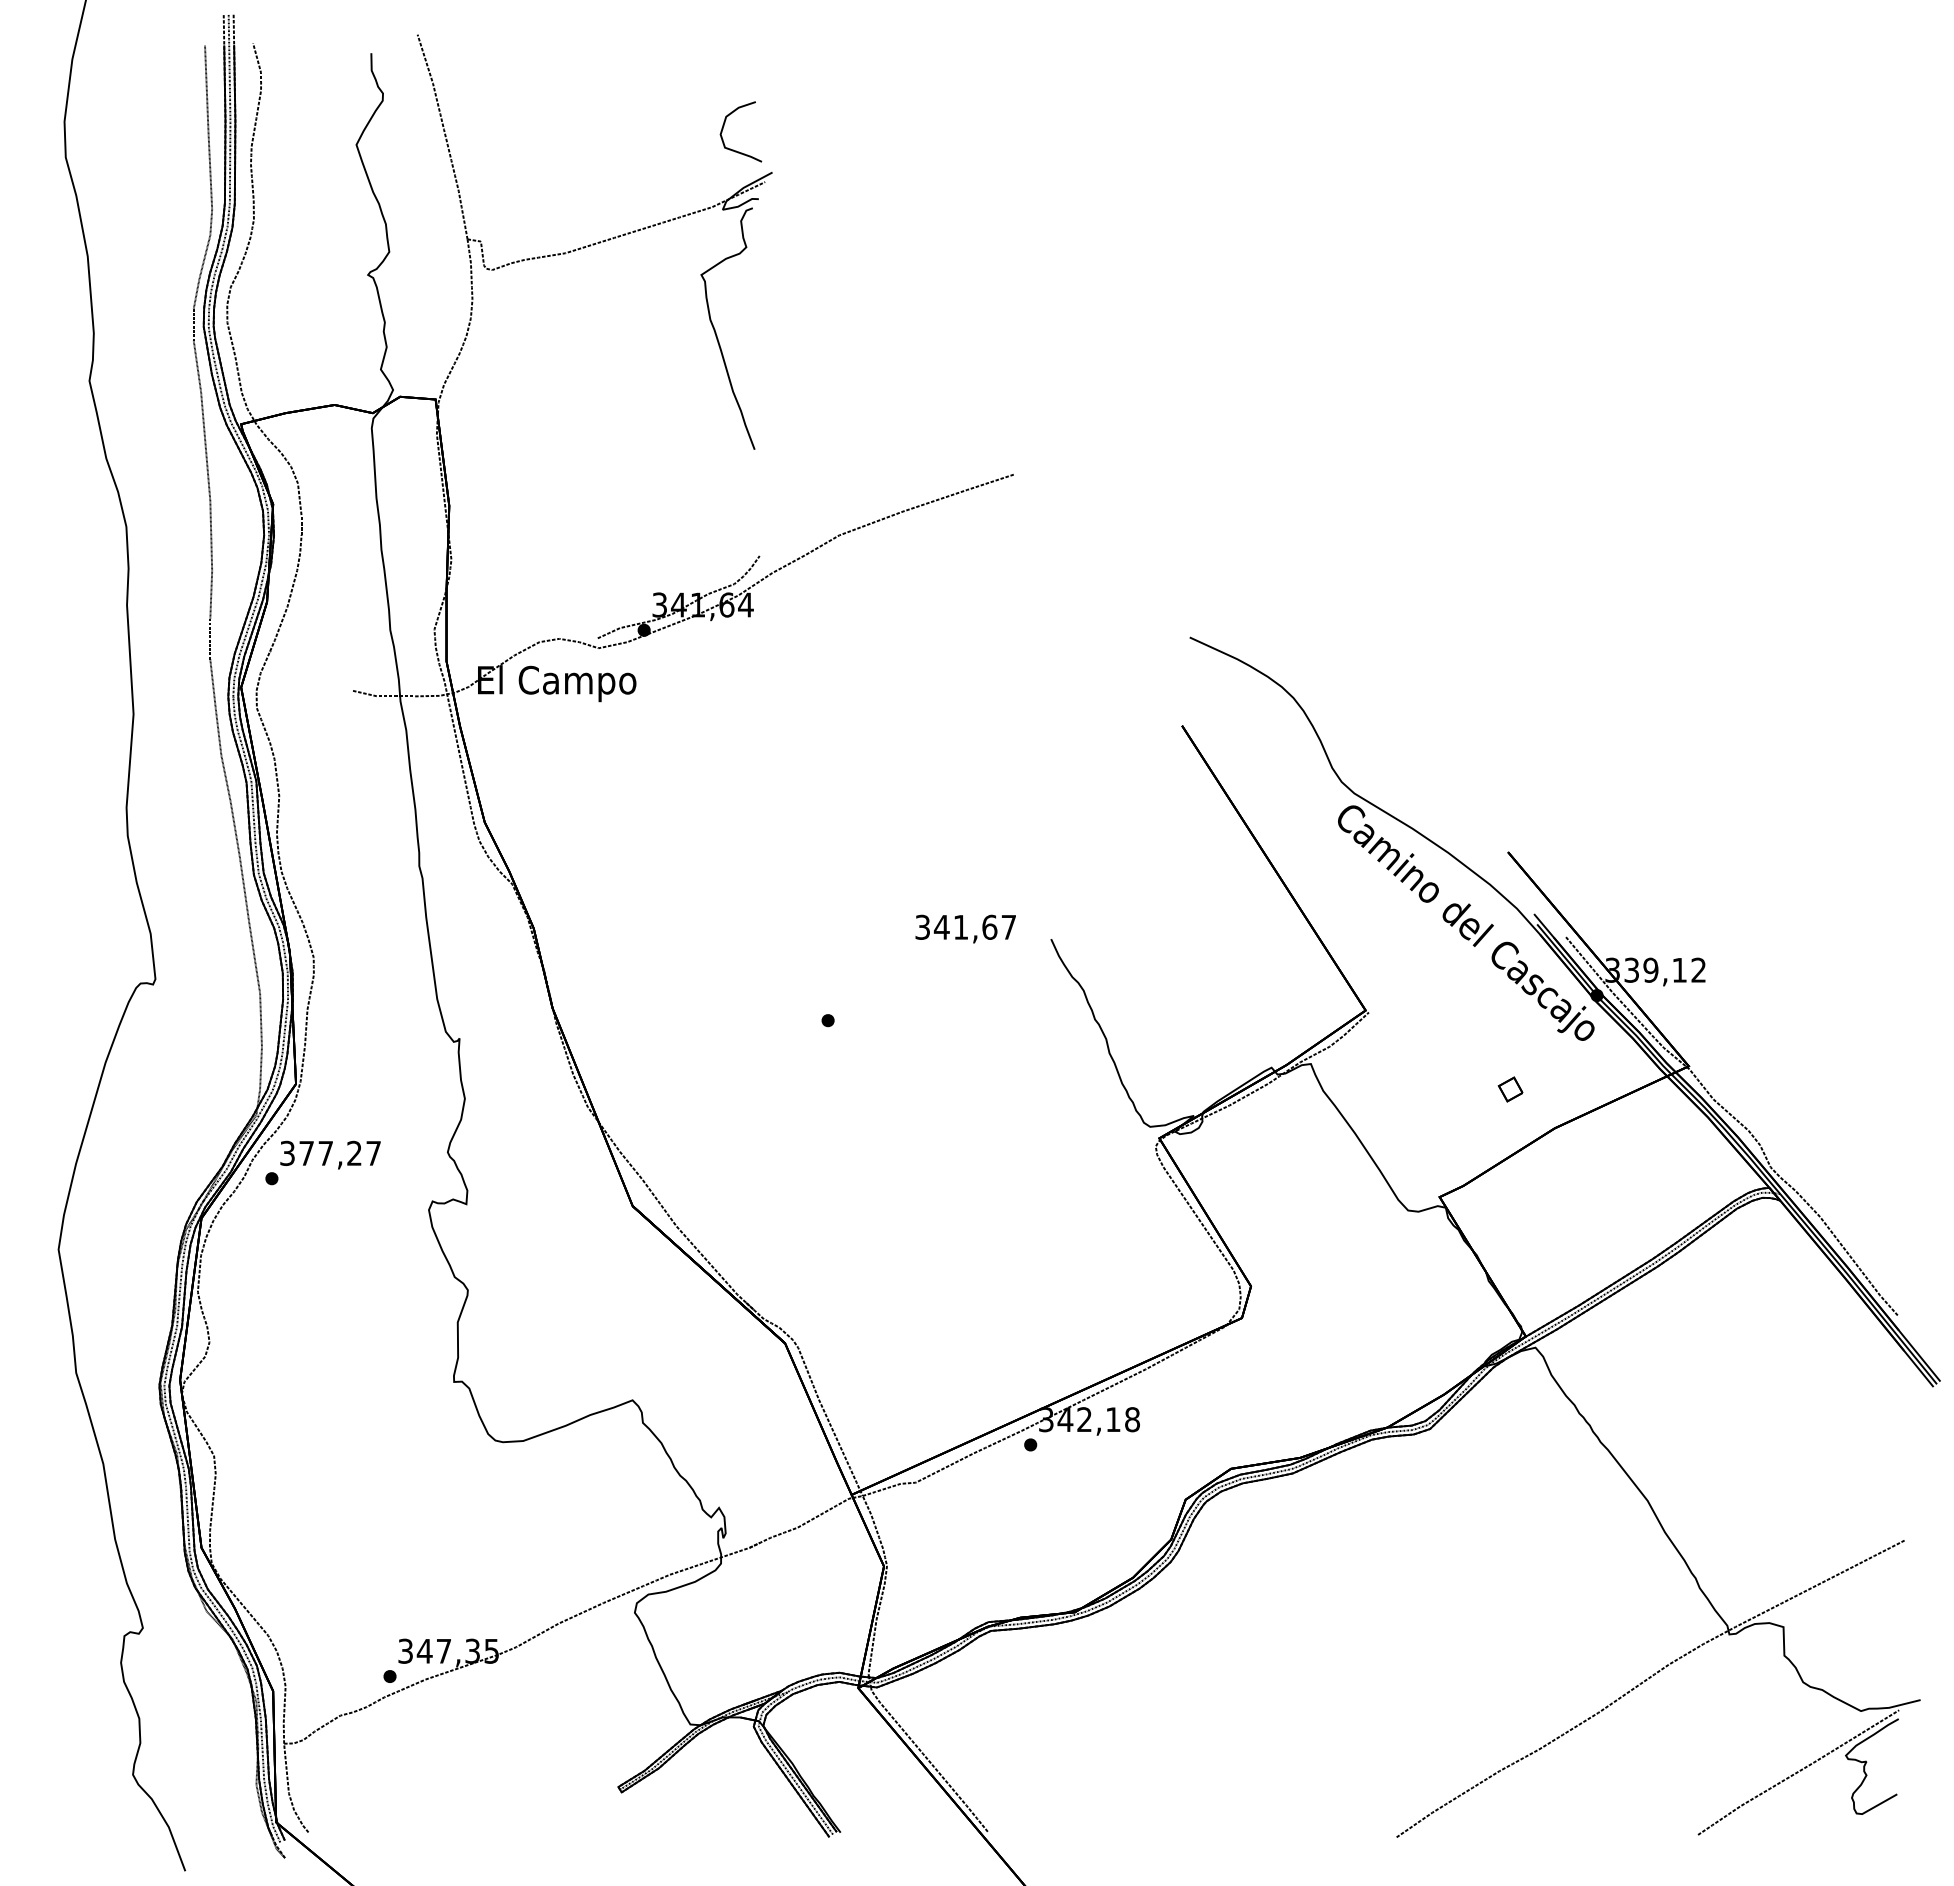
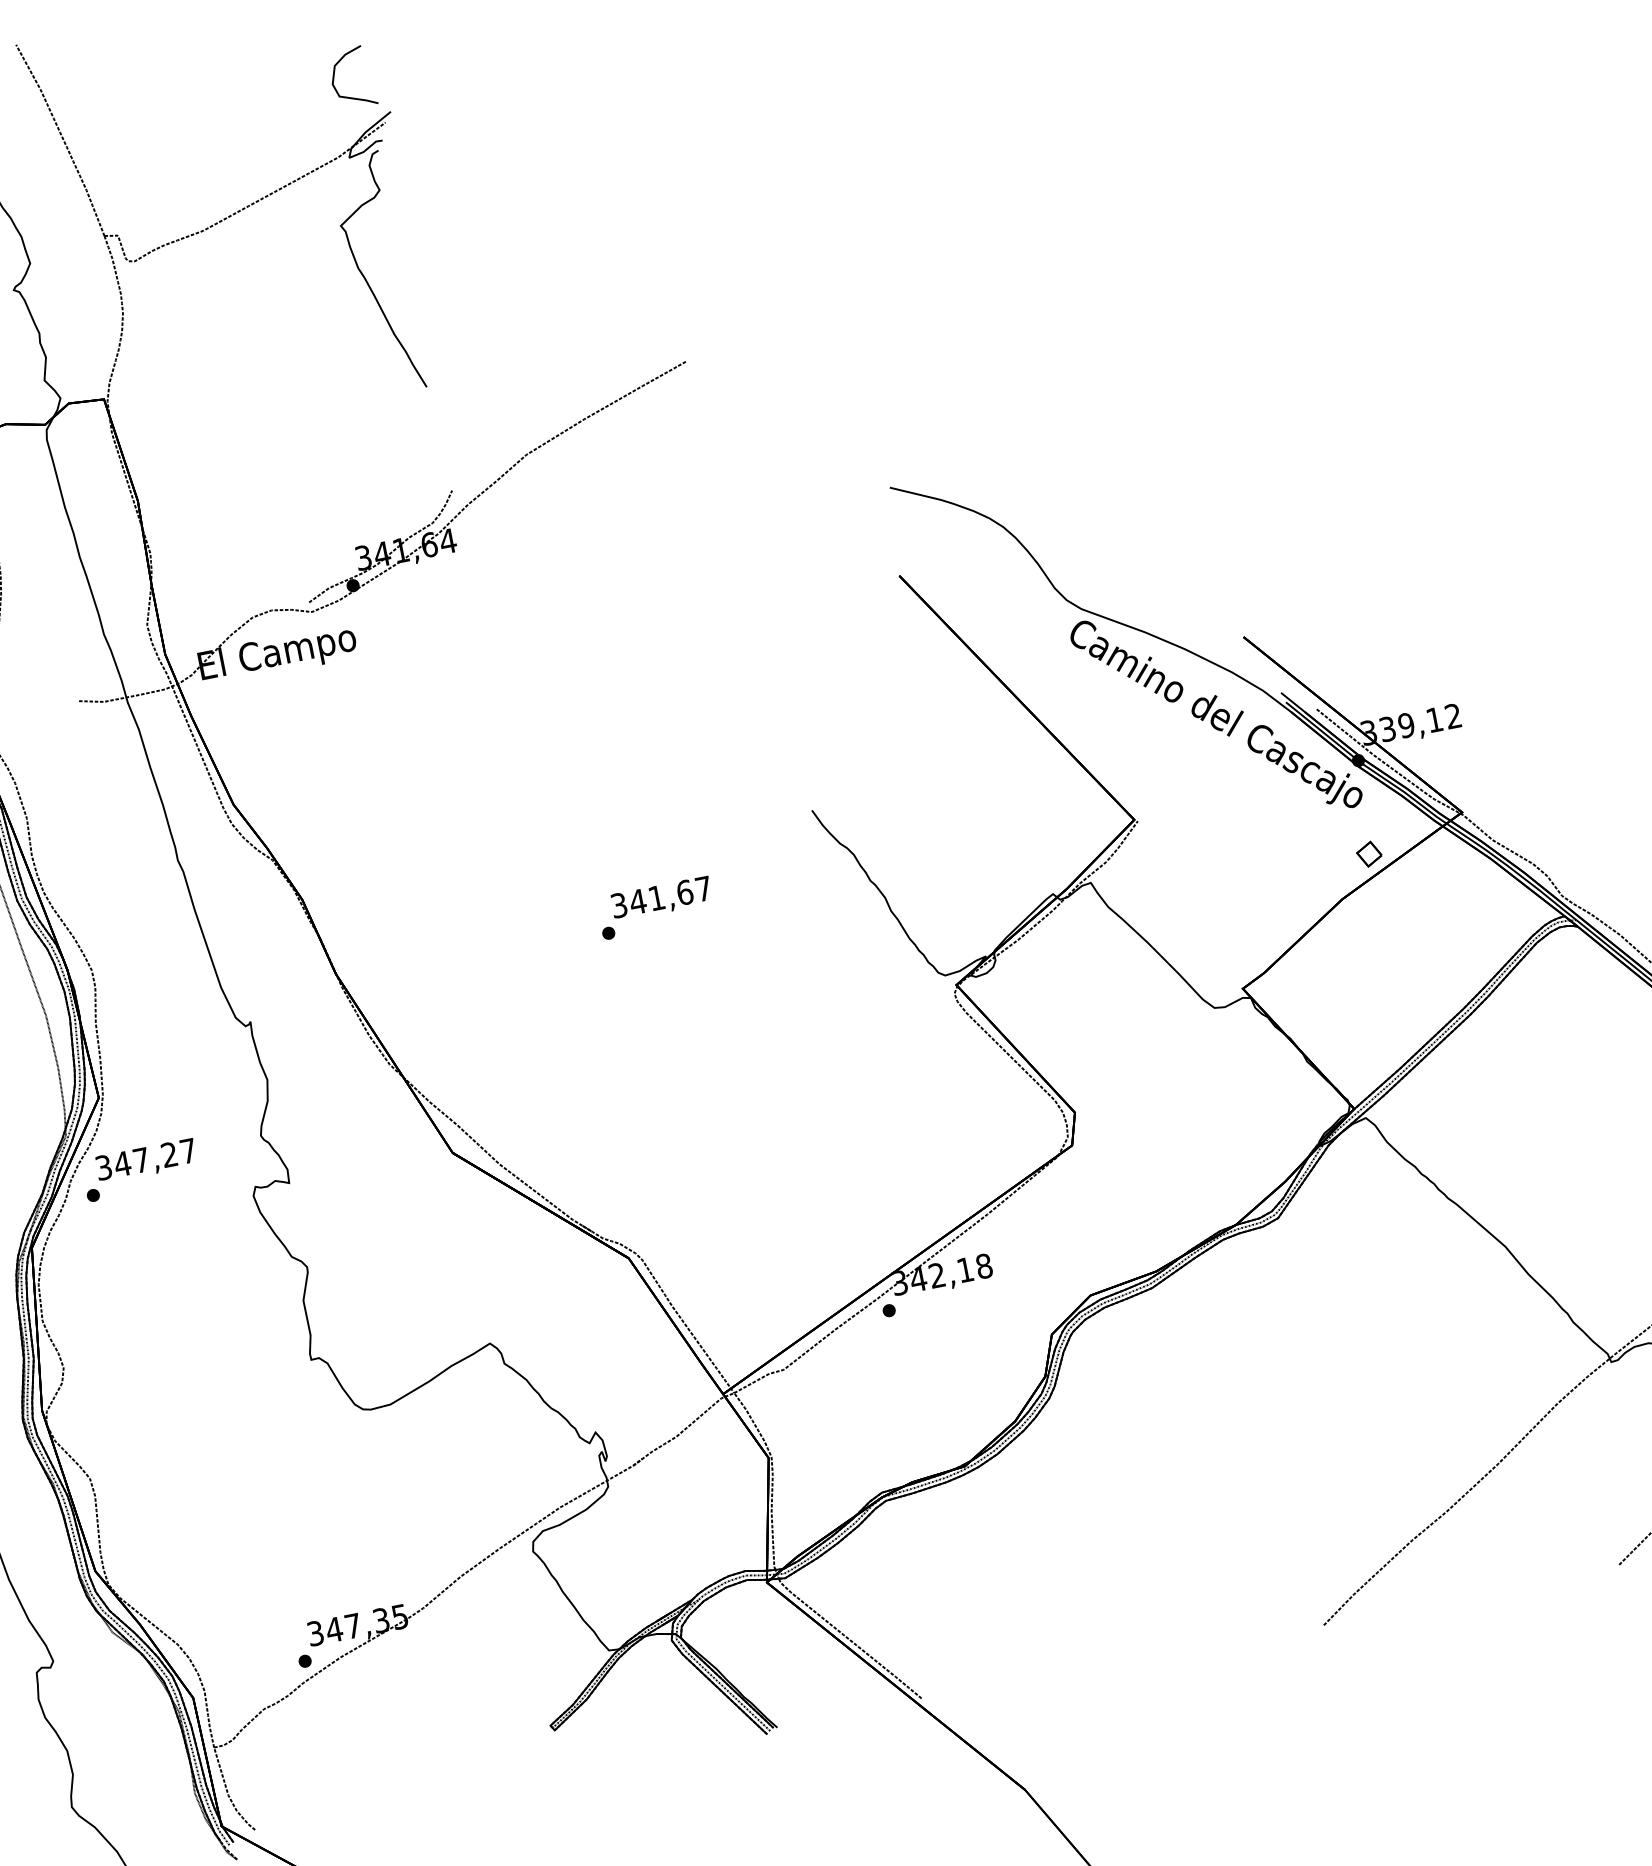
text: (965, 928) -> (661, 898), moved
part: (1510, 1089) -> (1369, 854), moved
text: (306, 1153) -> (122, 1164), 377,27 -> 347,27

